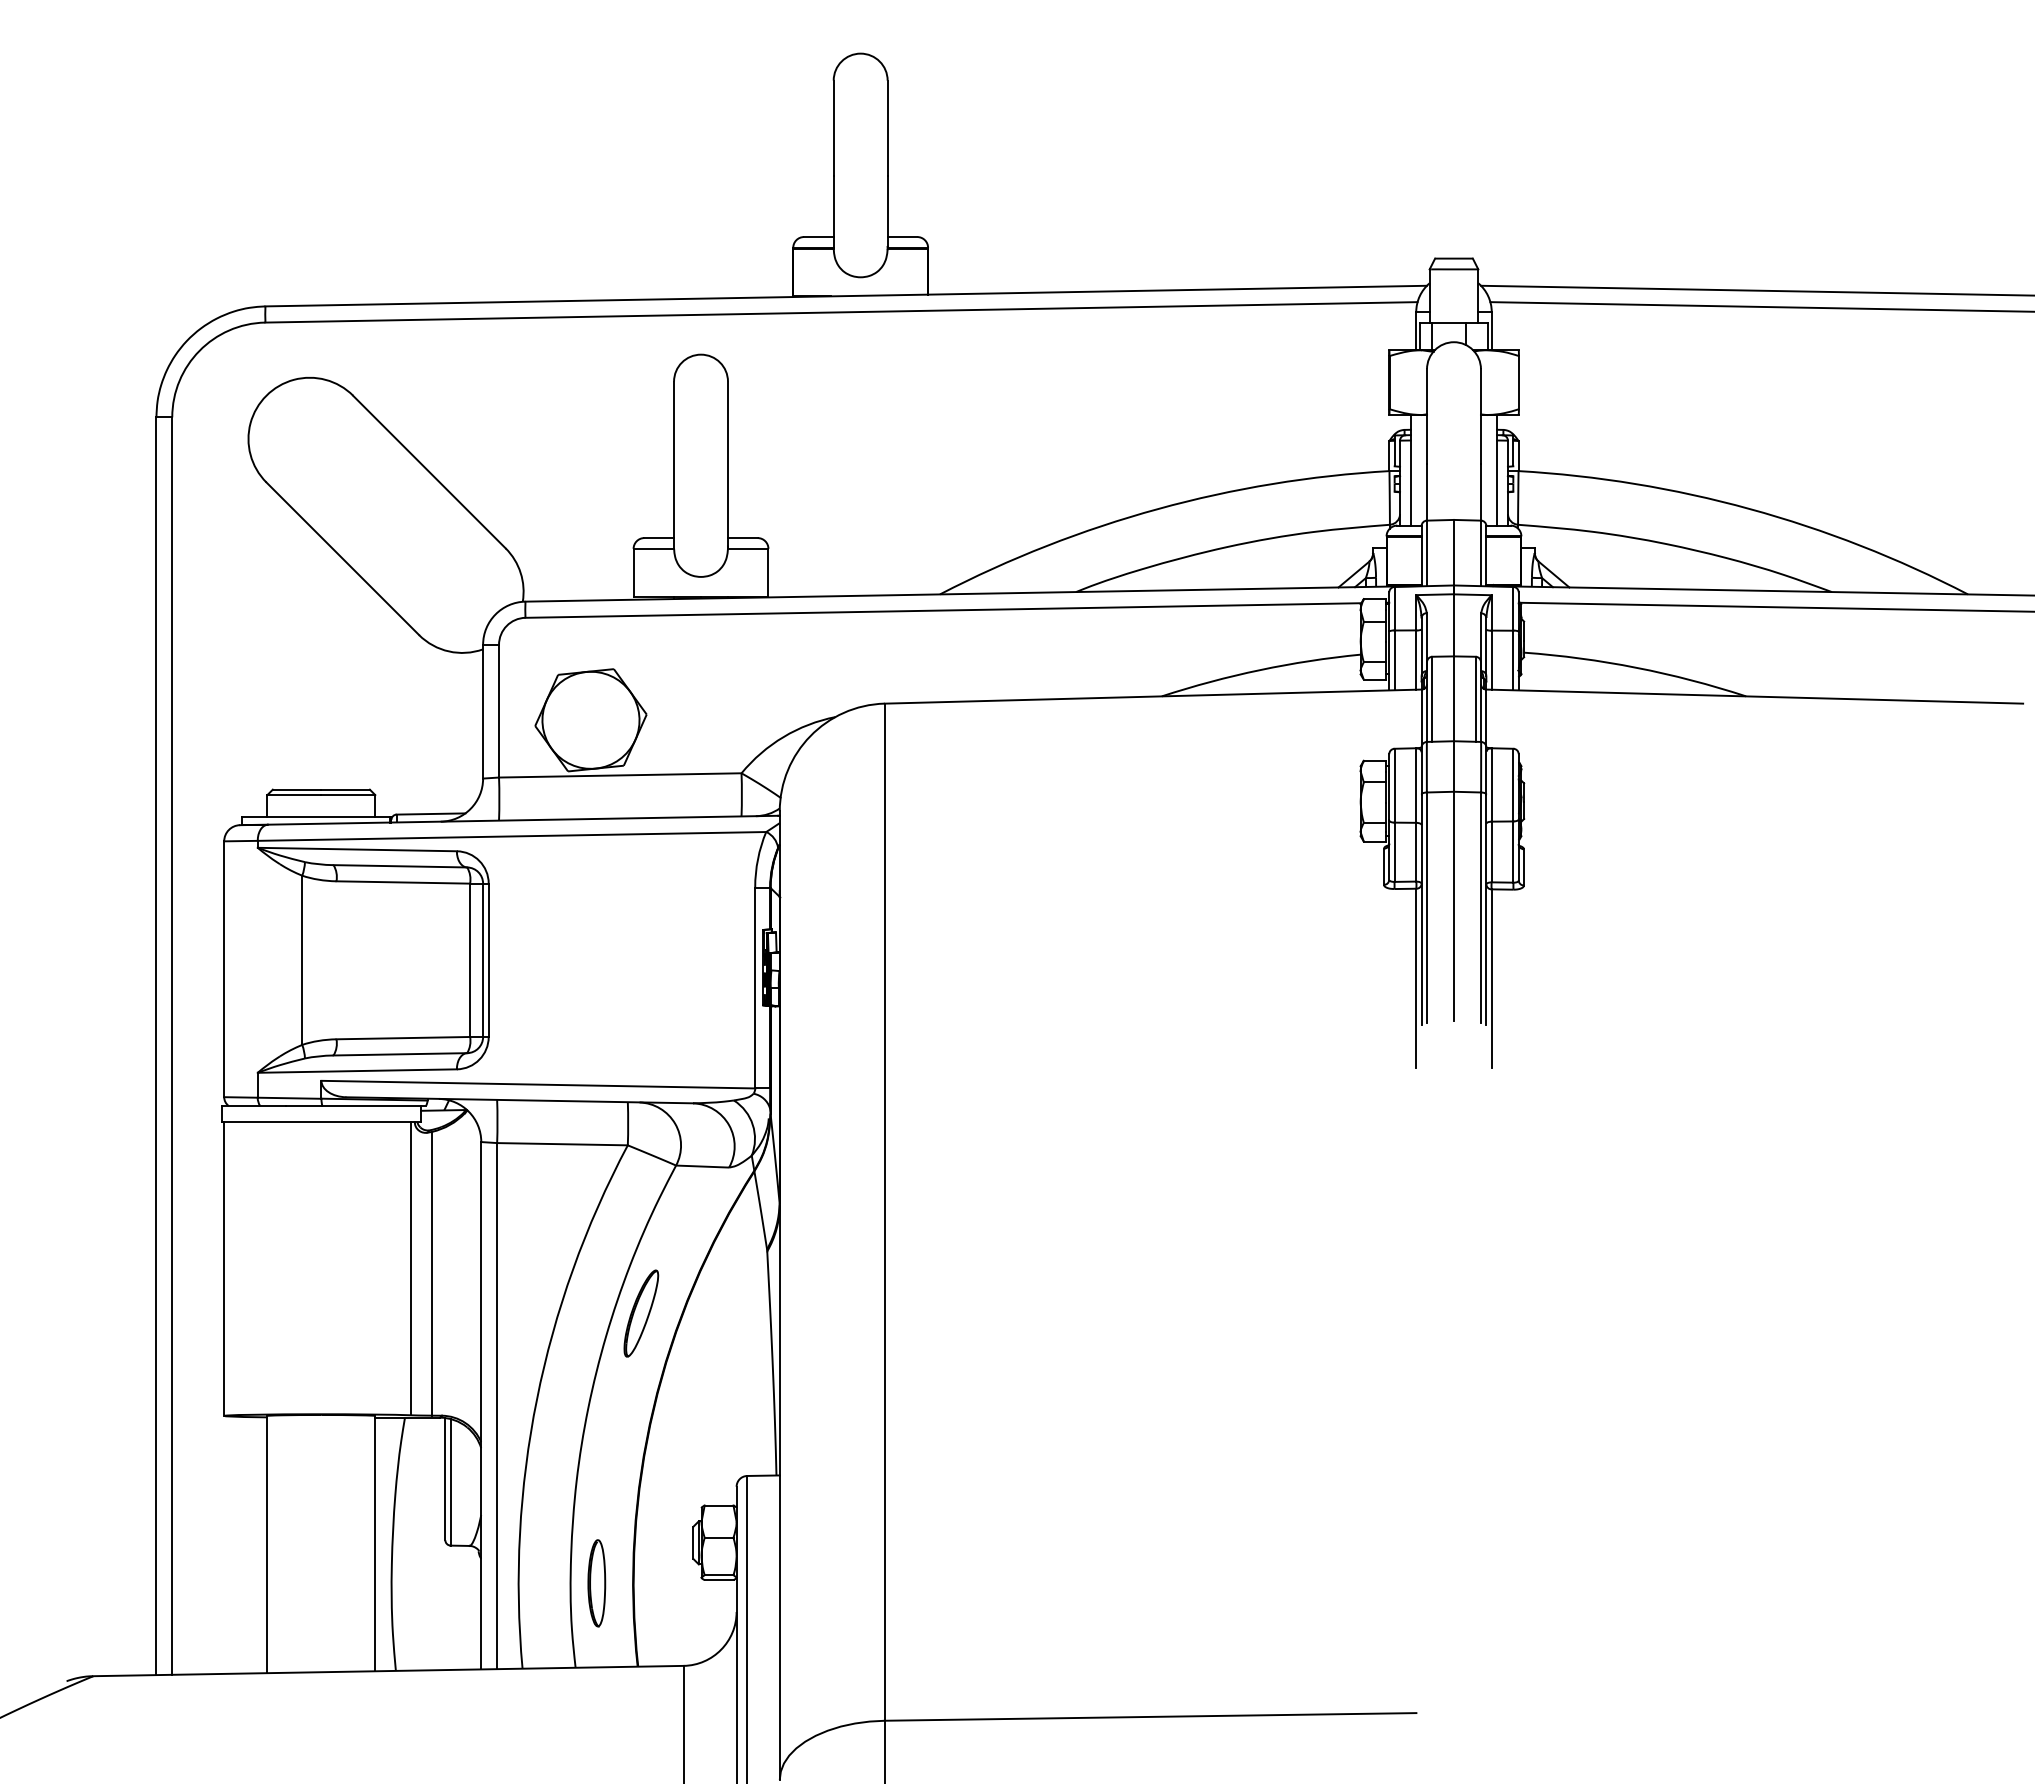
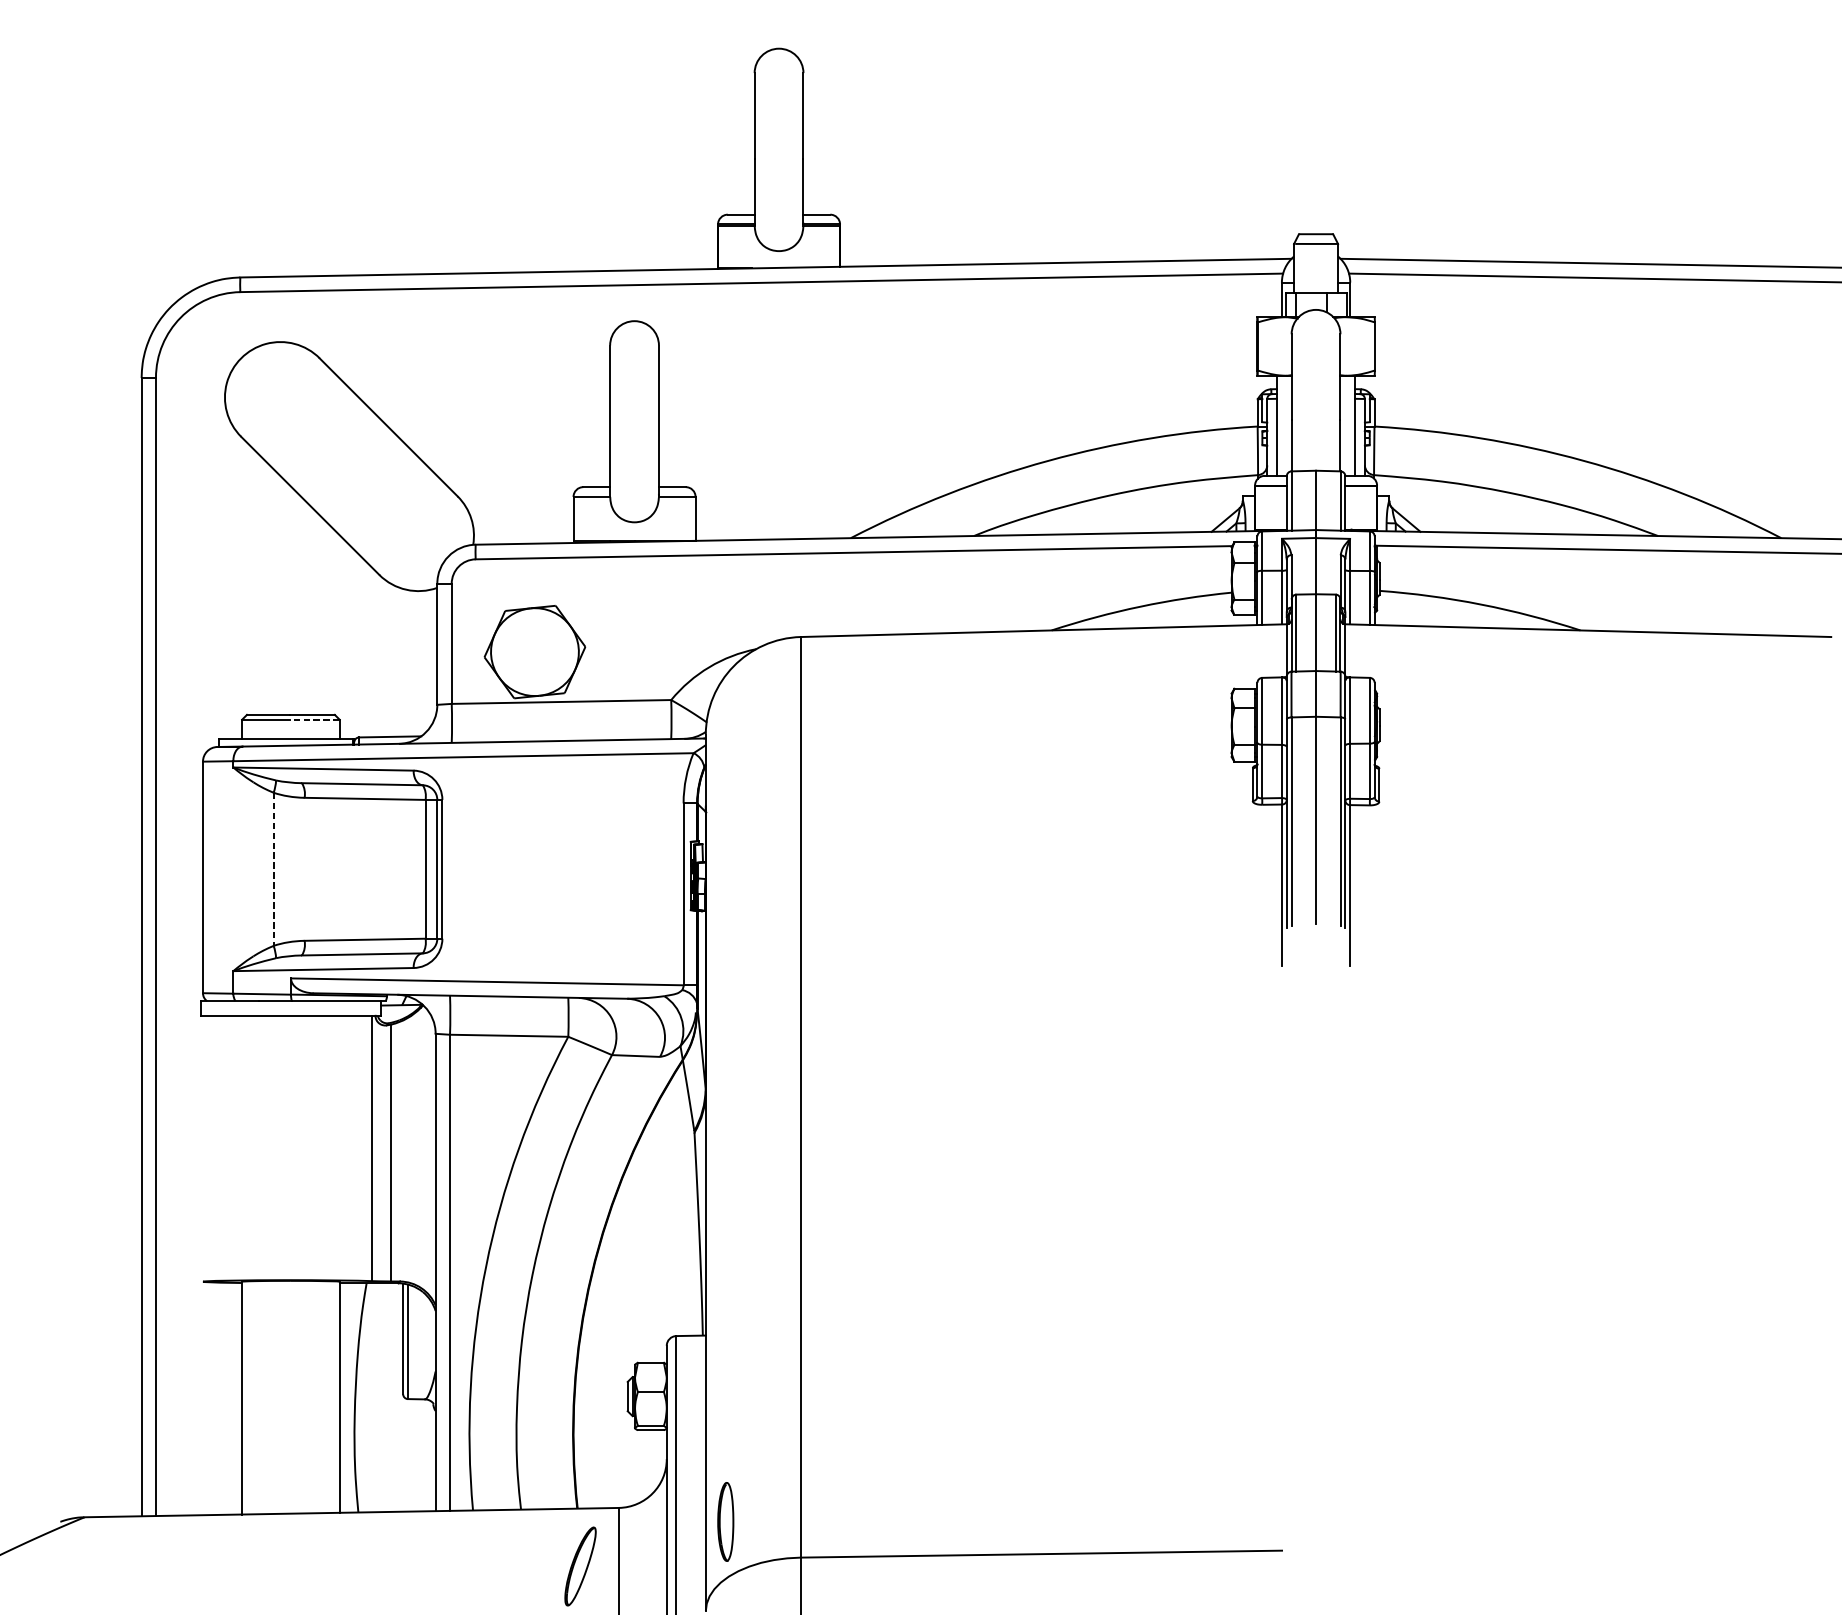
line: (347, 795) -> (314, 720), solid -> dashed
line: (302, 960) -> (273, 869), solid -> dashed
line: (224, 1268) -> (203, 1148), removed
part: (641, 1313) -> (580, 1566), moved
part: (596, 1583) -> (725, 1522), moved

